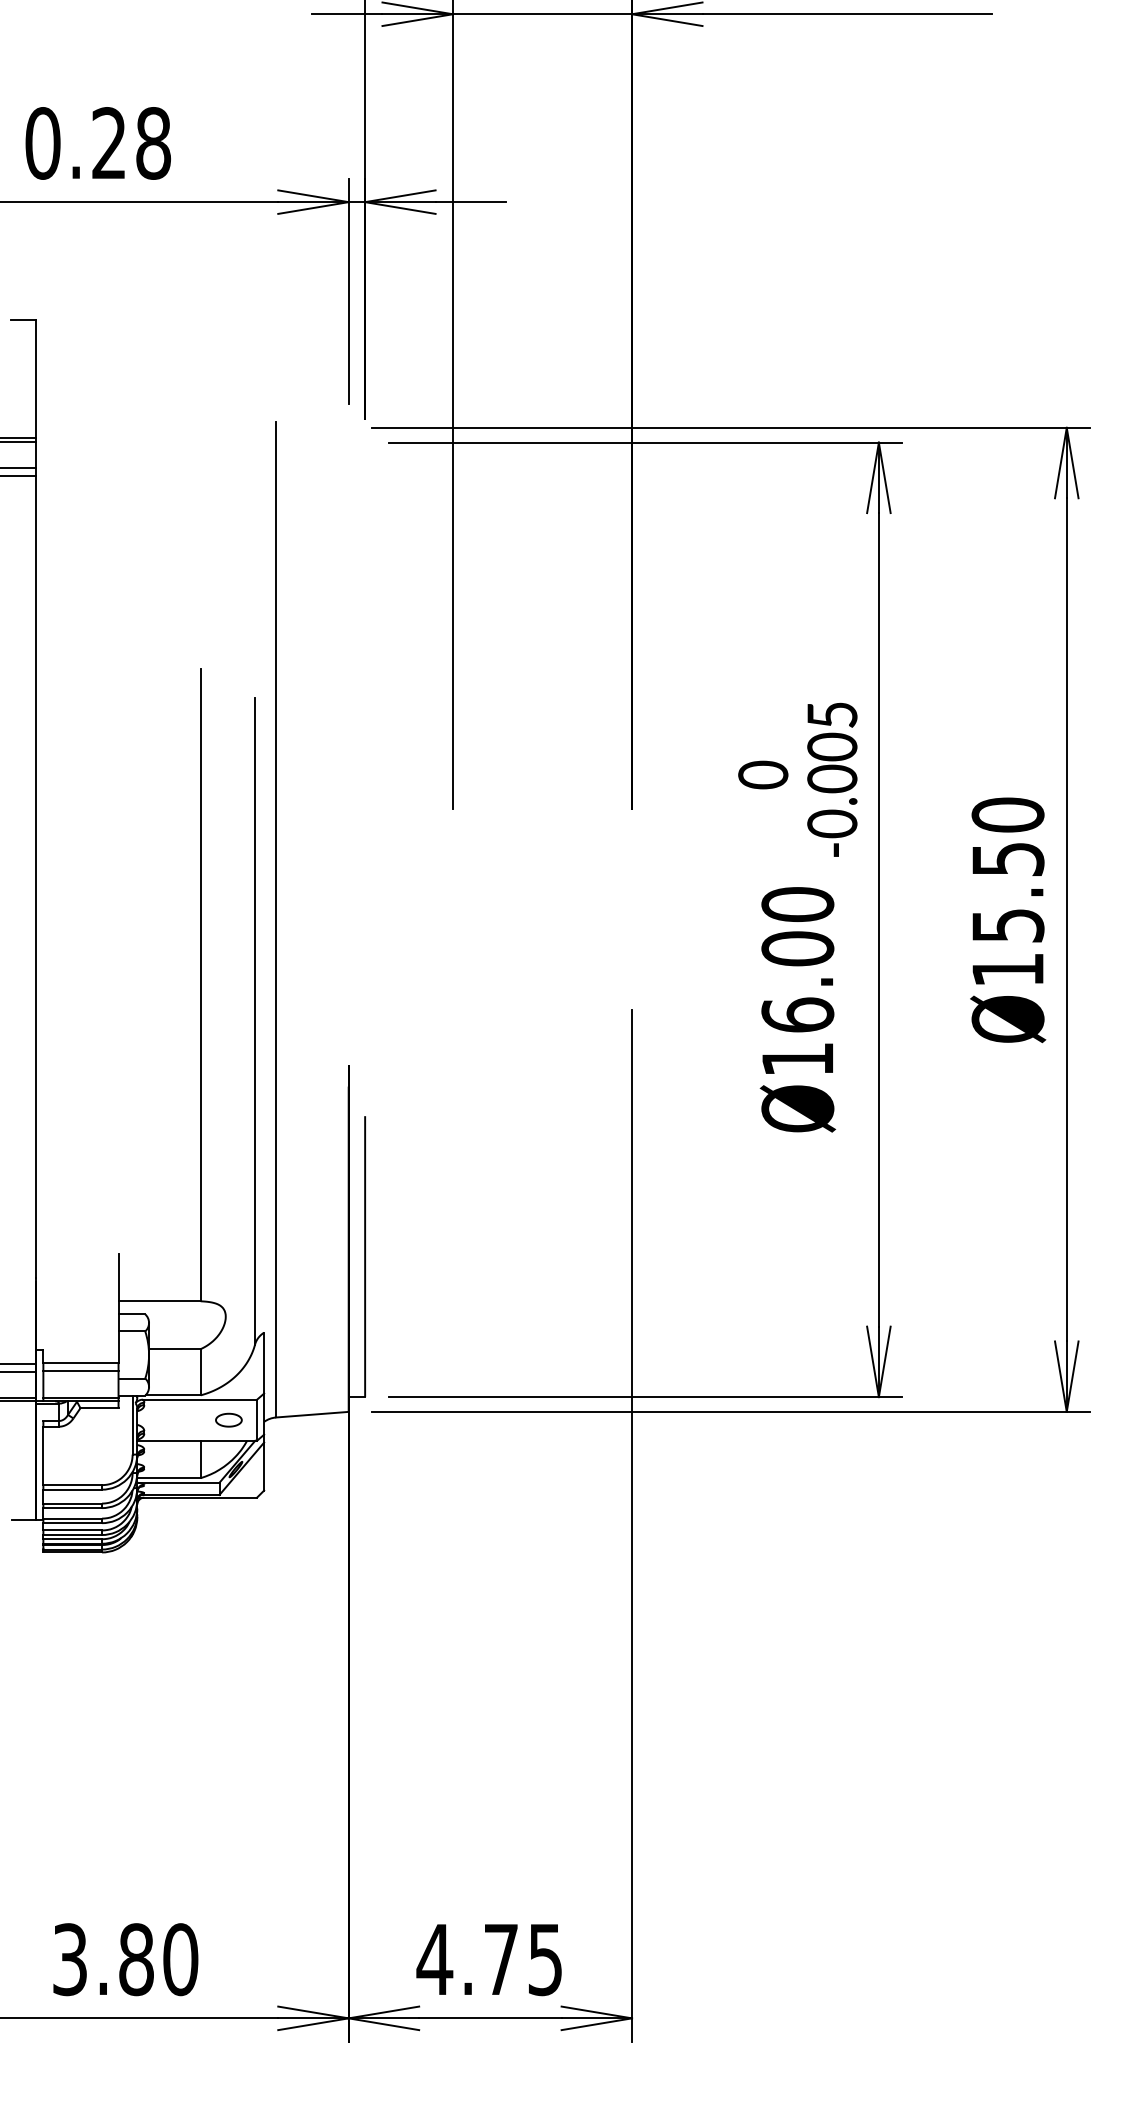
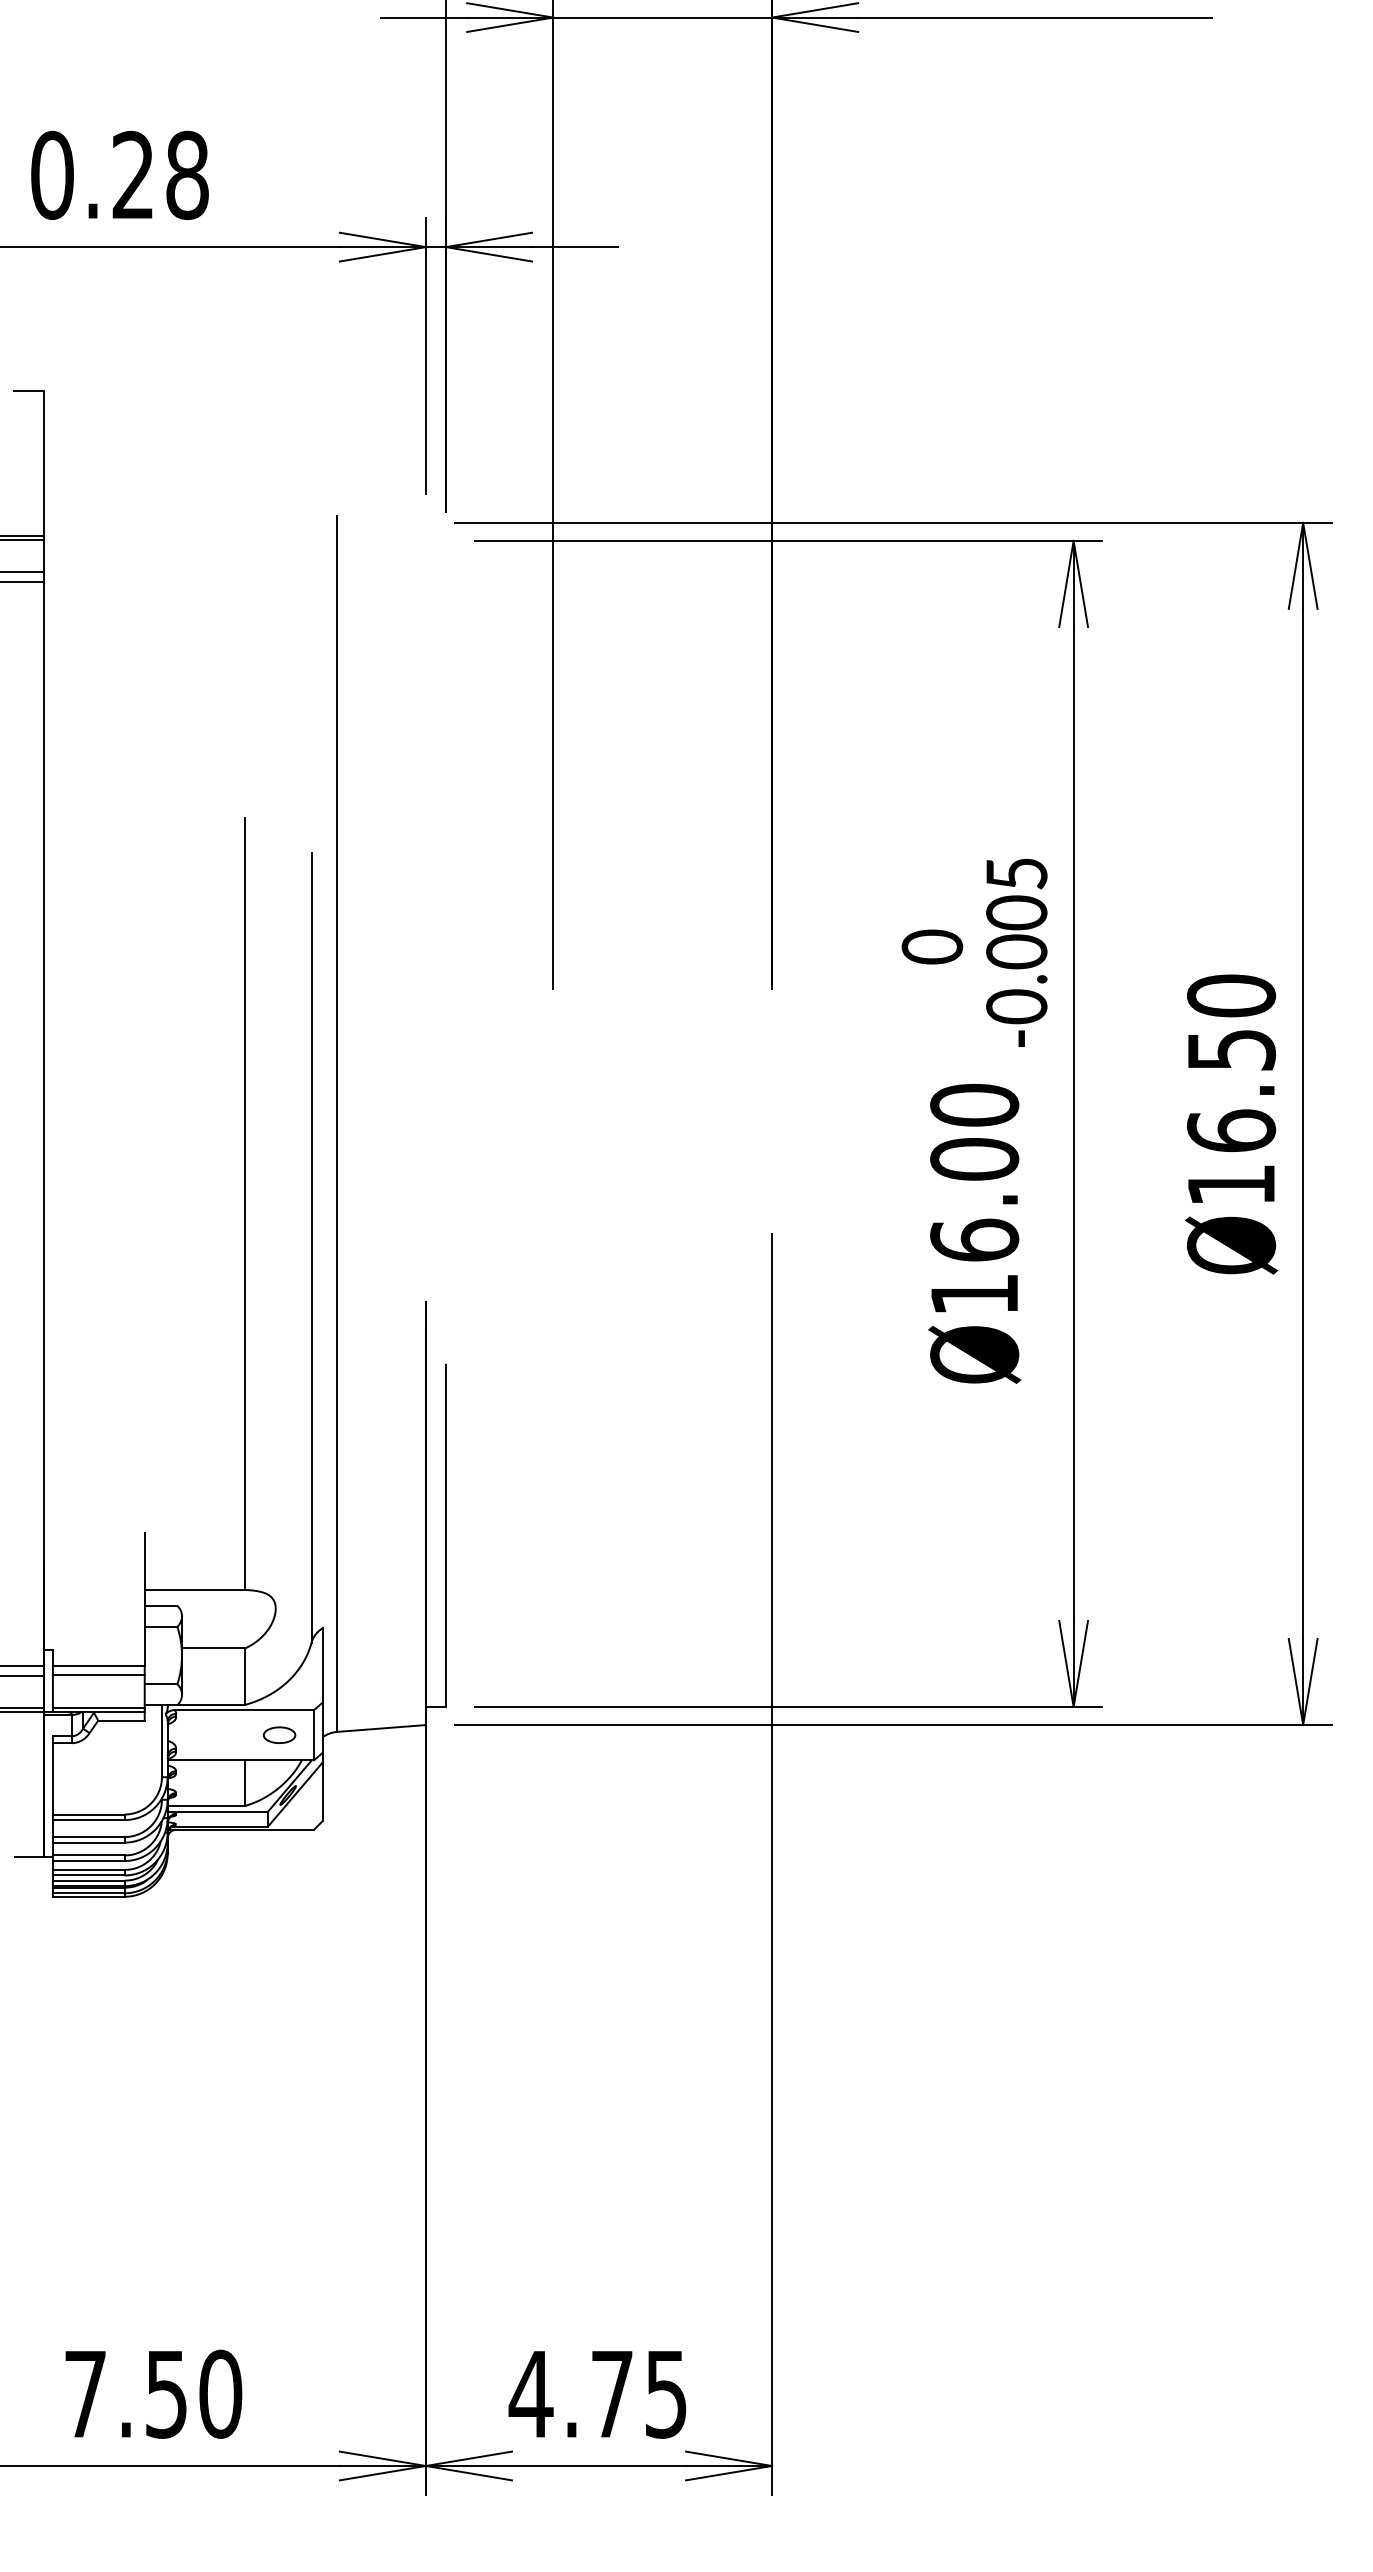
text: (1007, 924) -> (1230, 1129), Ø15.50 -> Ø16.50
text: (103, 1959) -> (126, 2394), 3.80 -> 7.50

